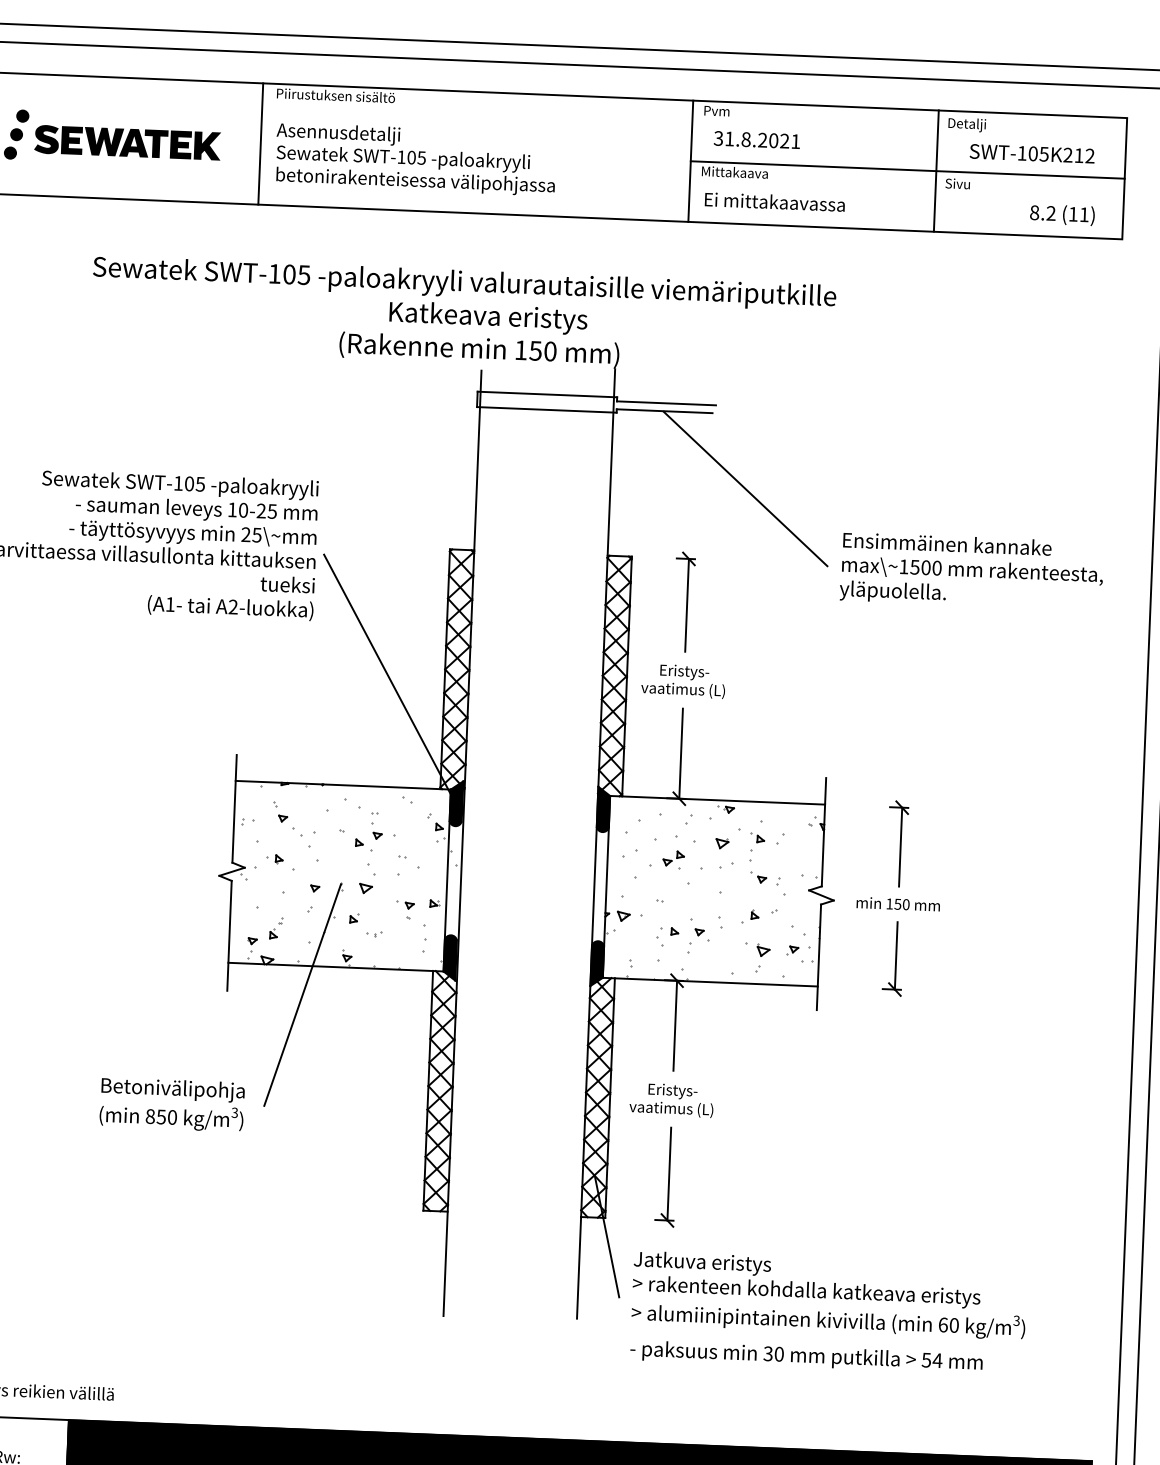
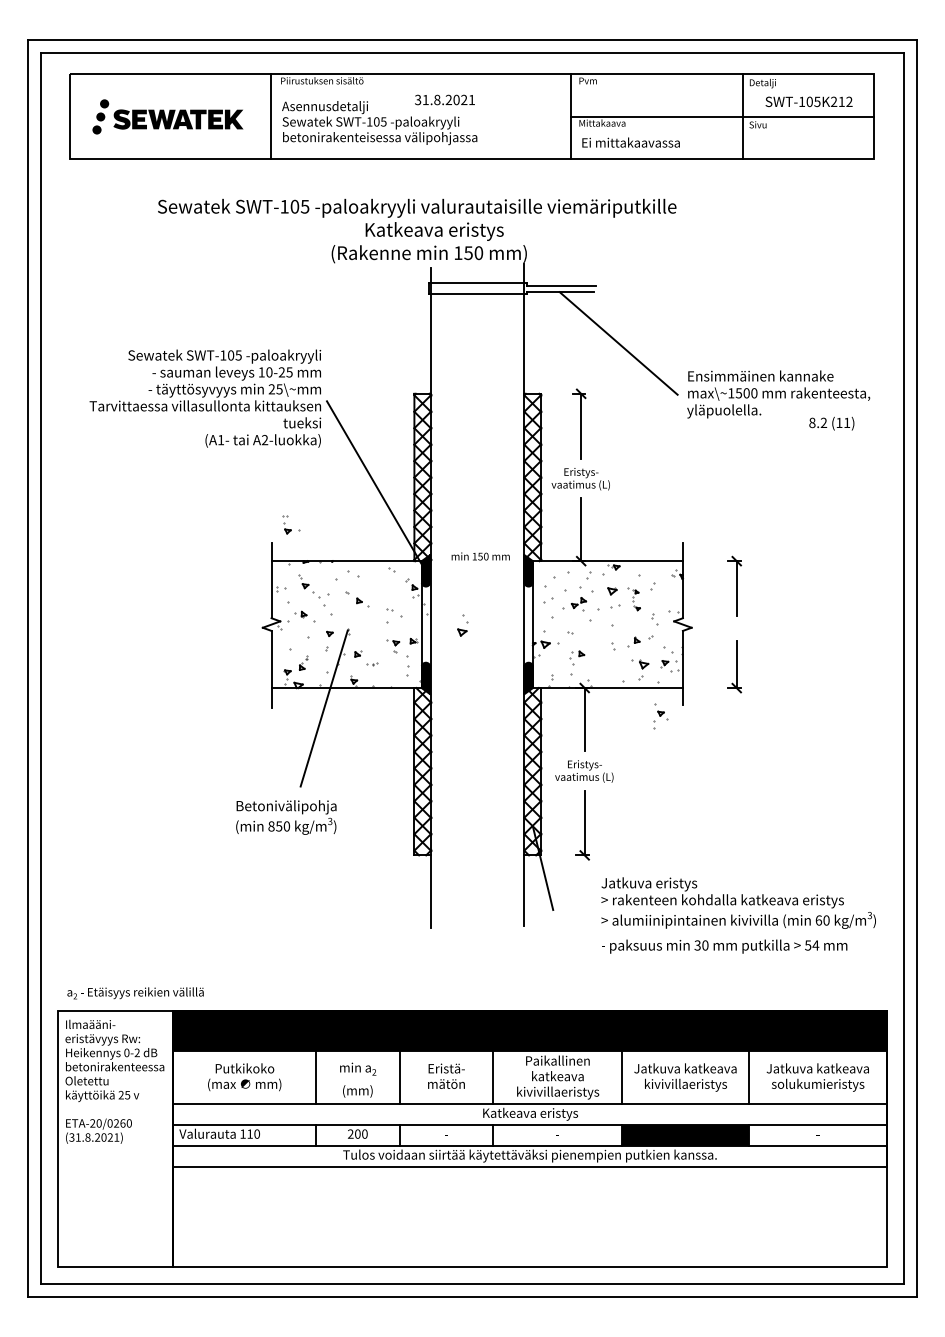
text: (756, 139) -> (444, 99), moved
text: (1061, 214) -> (831, 423), moved
part: (383, 826) -> (291, 524), moved
part: (752, 856) -> (633, 599), size x0.6
part: (366, 878) -> (462, 625), moved
text: (897, 904) -> (480, 556), moved
part: (698, 936) -> (660, 716), moved
text: (172, 1104) -> (286, 817), moved
text: (828, 1313) -> (738, 915), moved

